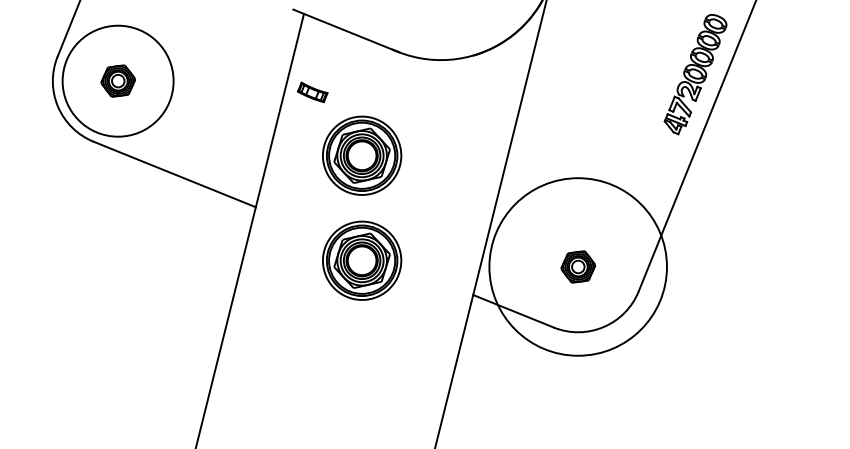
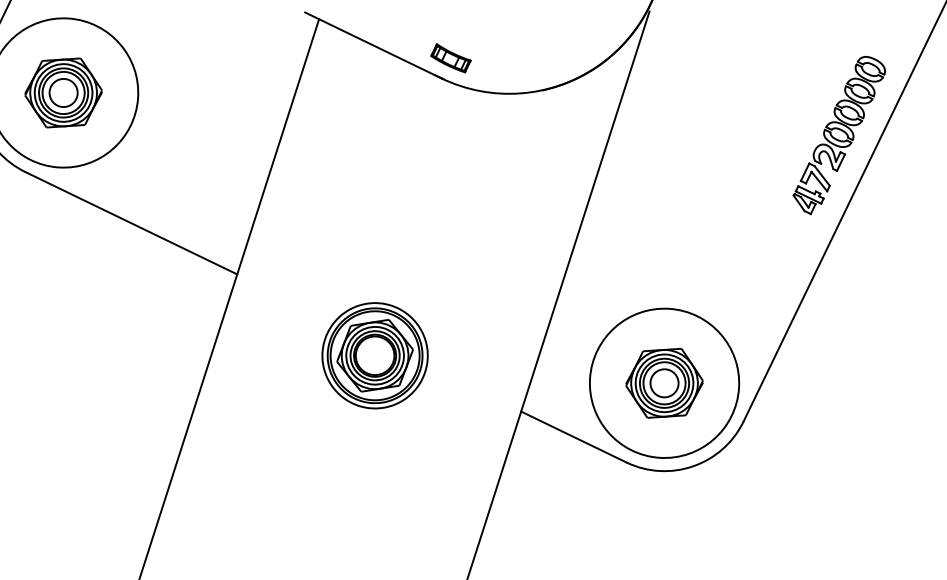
part: (118, 80) -> (64, 92), size x1.67
part: (312, 92) -> (450, 58), moved
part: (362, 155) -> (384, 214), removed
circle: (577, 266) -> (663, 382), size x0.62
part: (578, 266) -> (664, 382), size x1.67

